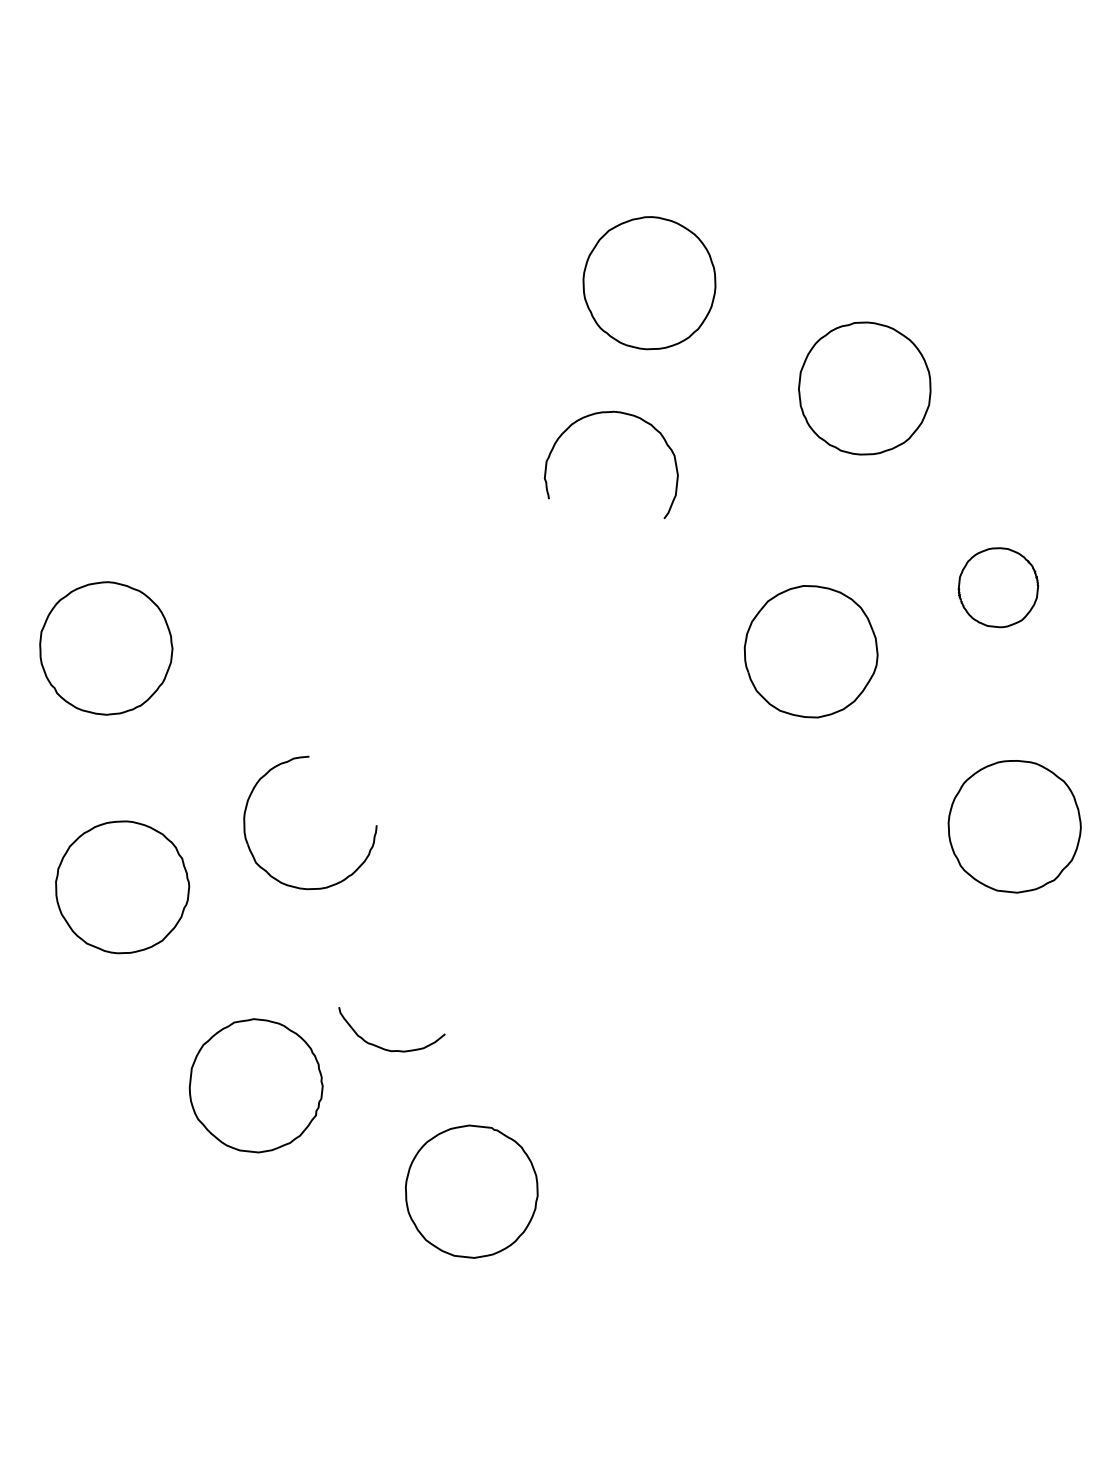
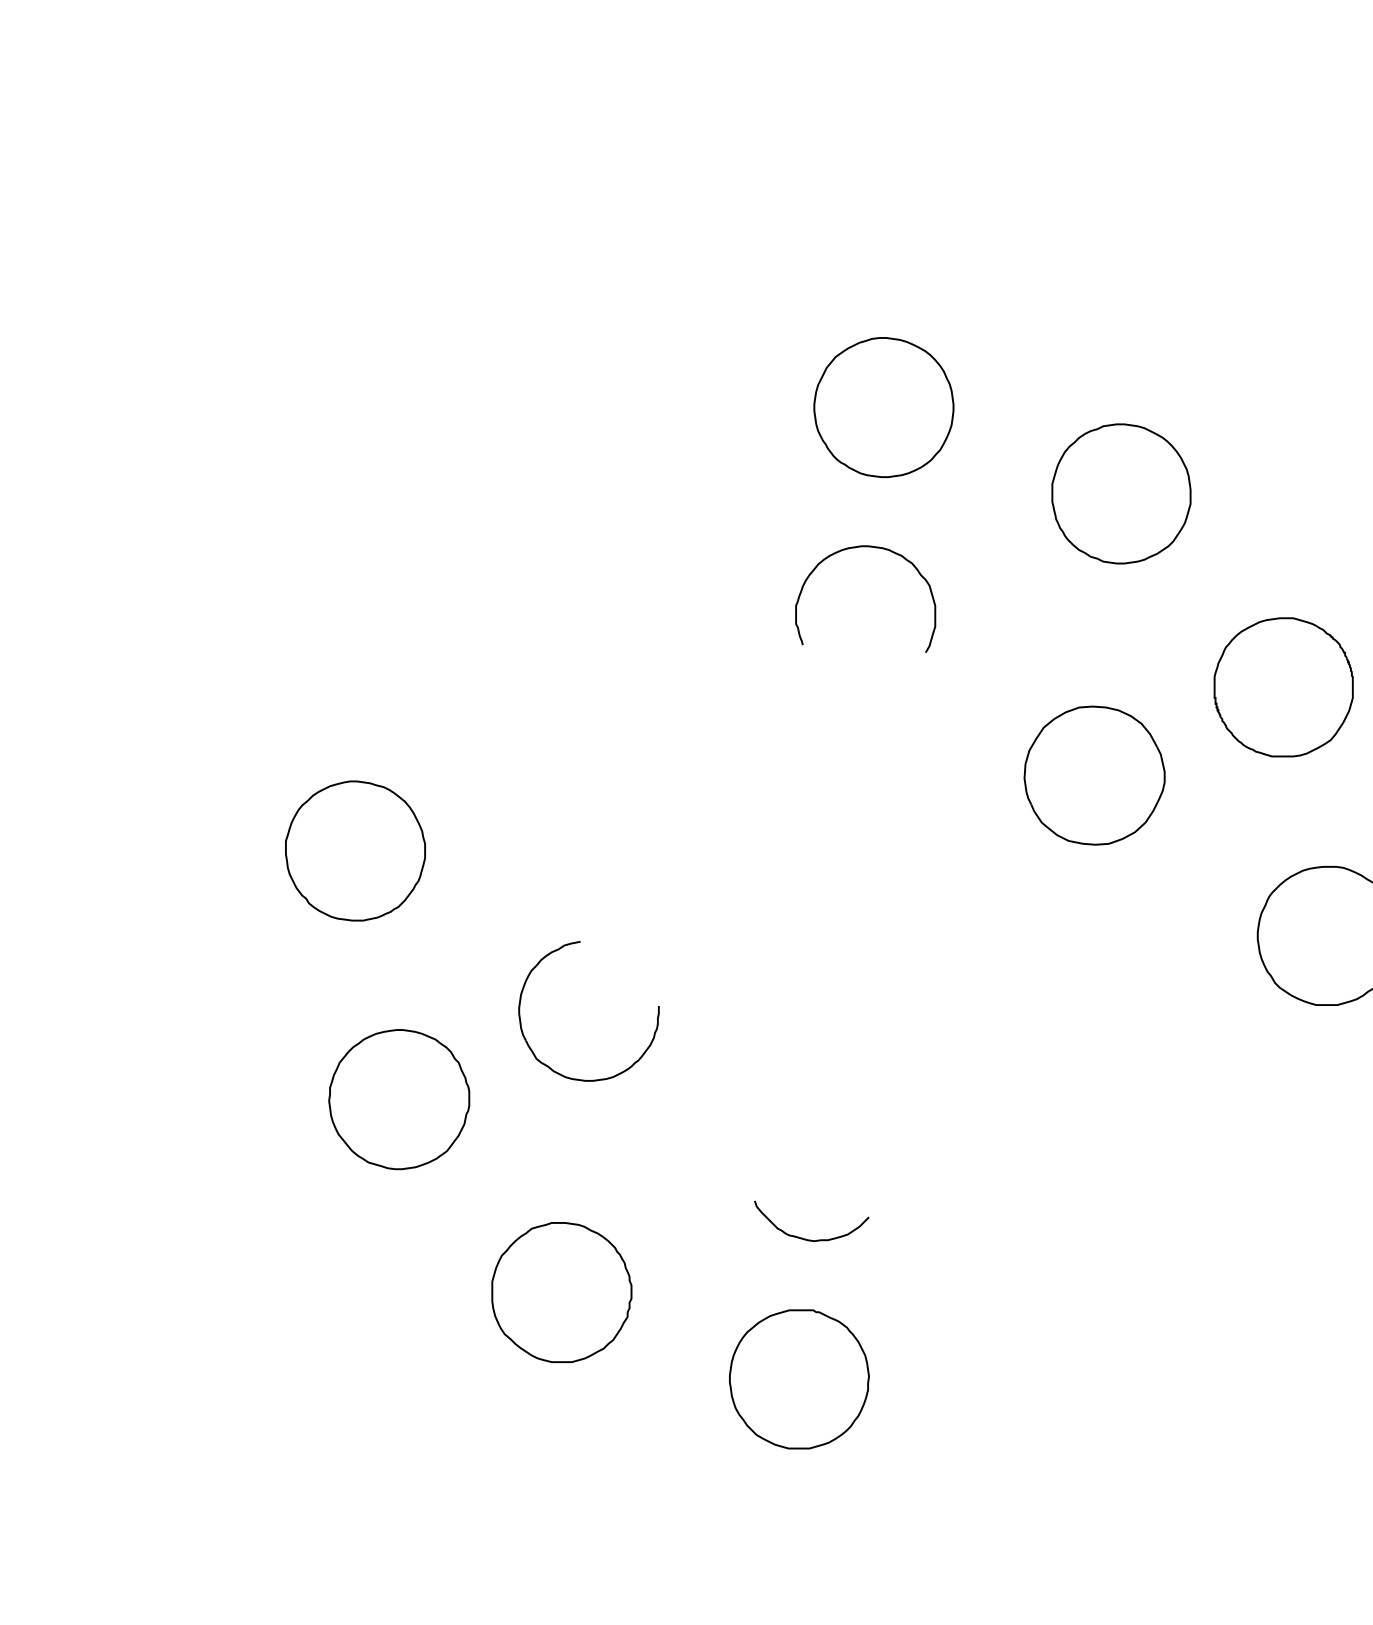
part: (998, 587) -> (1283, 687), size x1.67
curve: (388, 1049) -> (811, 1239), moved

